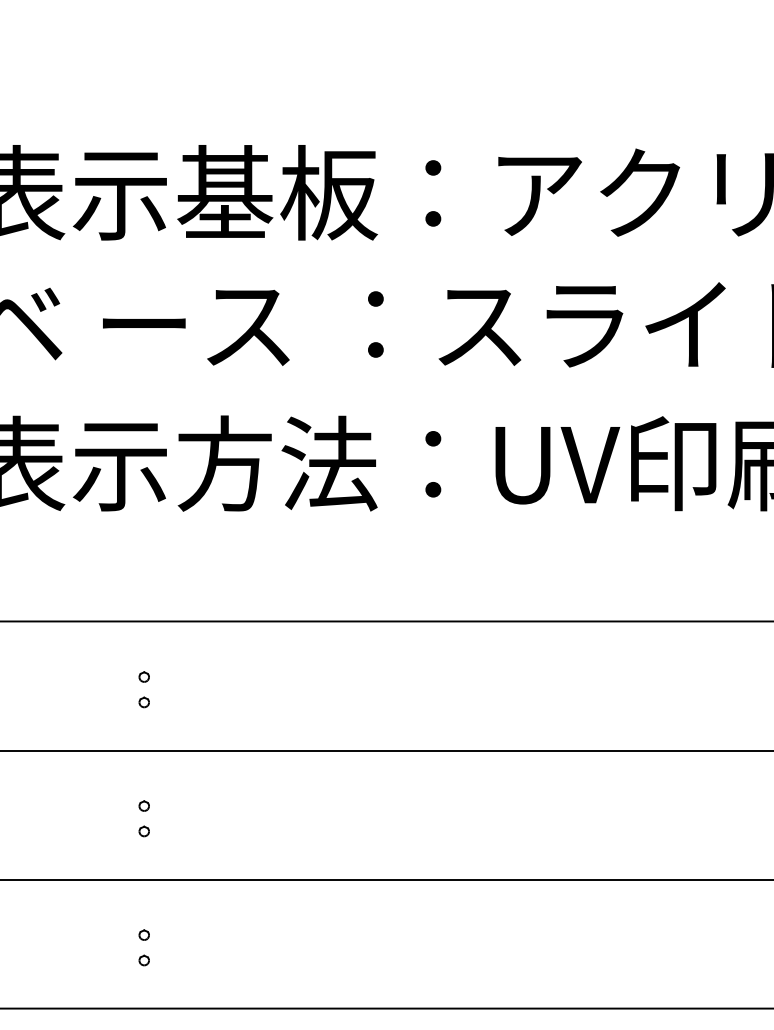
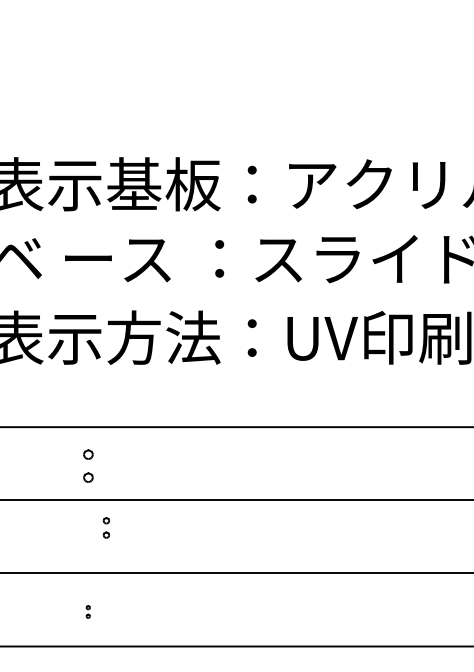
part: (144, 689) -> (88, 465), size x1.6
part: (144, 817) -> (106, 527), moved
part: (142, 946) -> (87, 611), size x0.6

